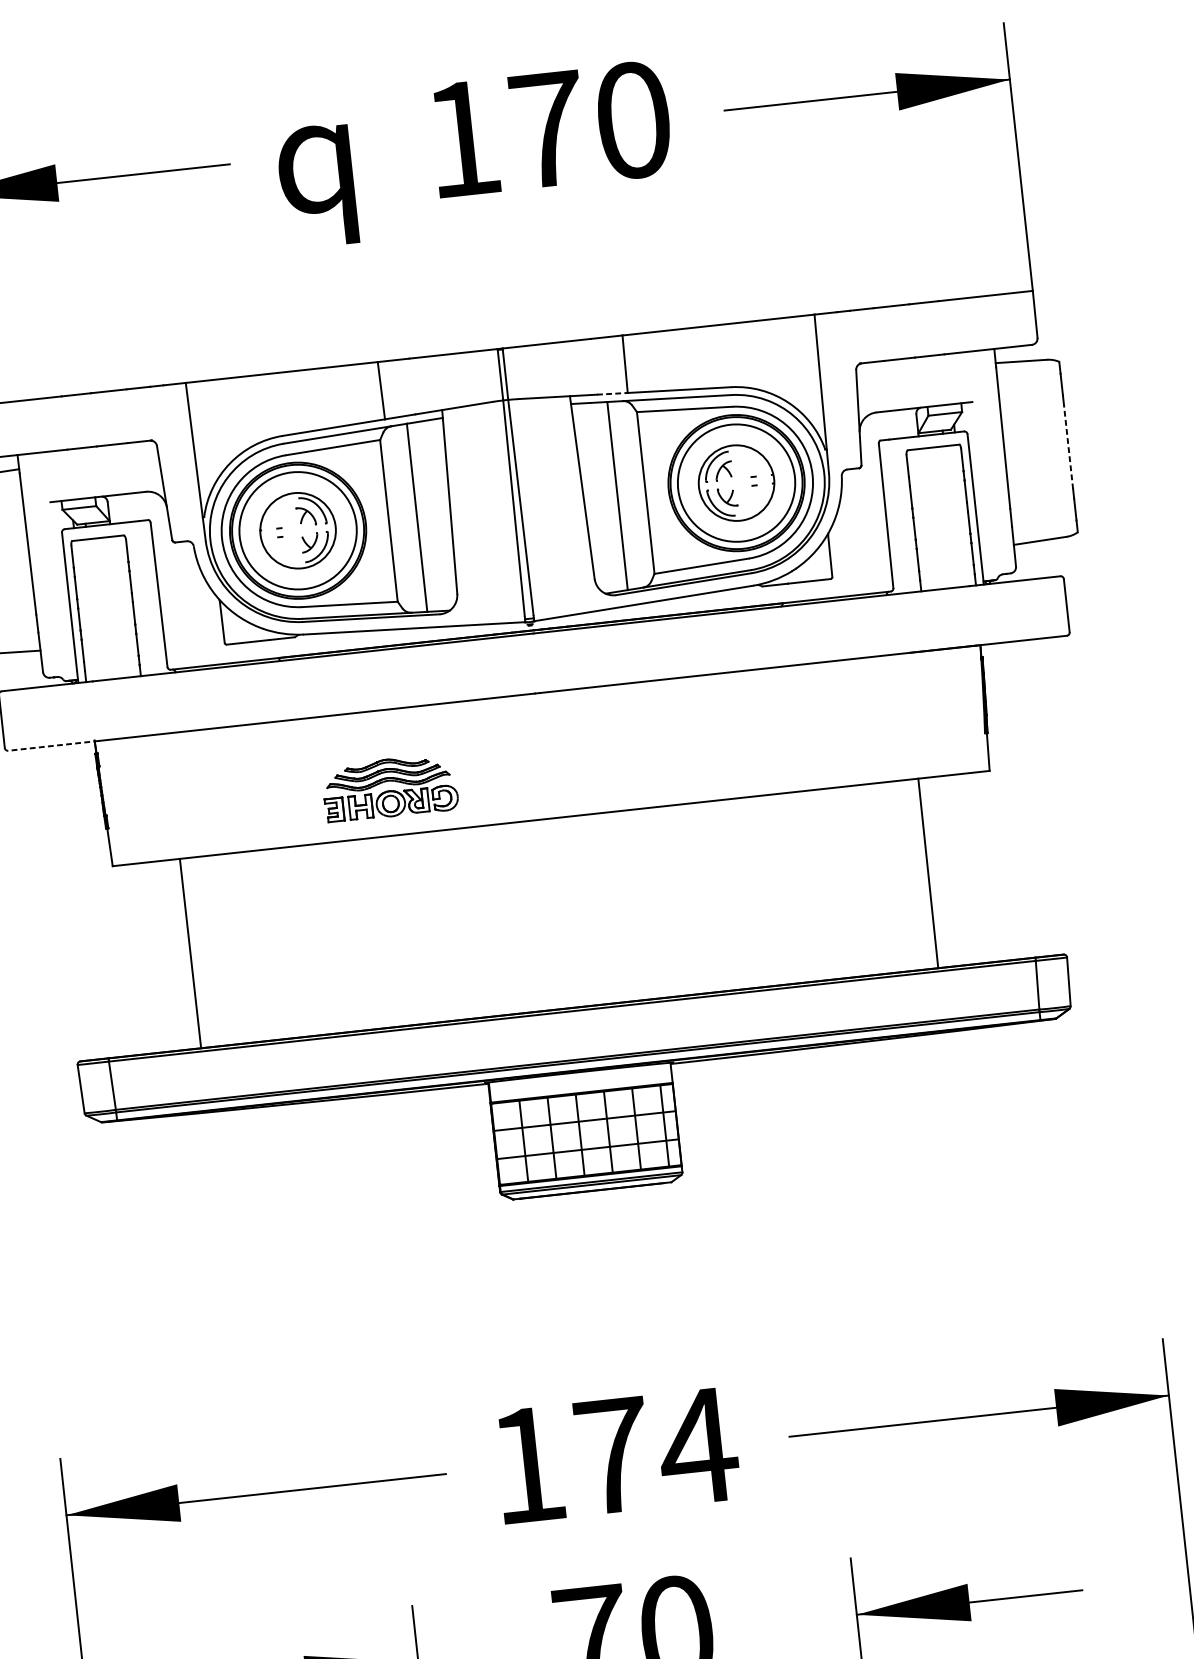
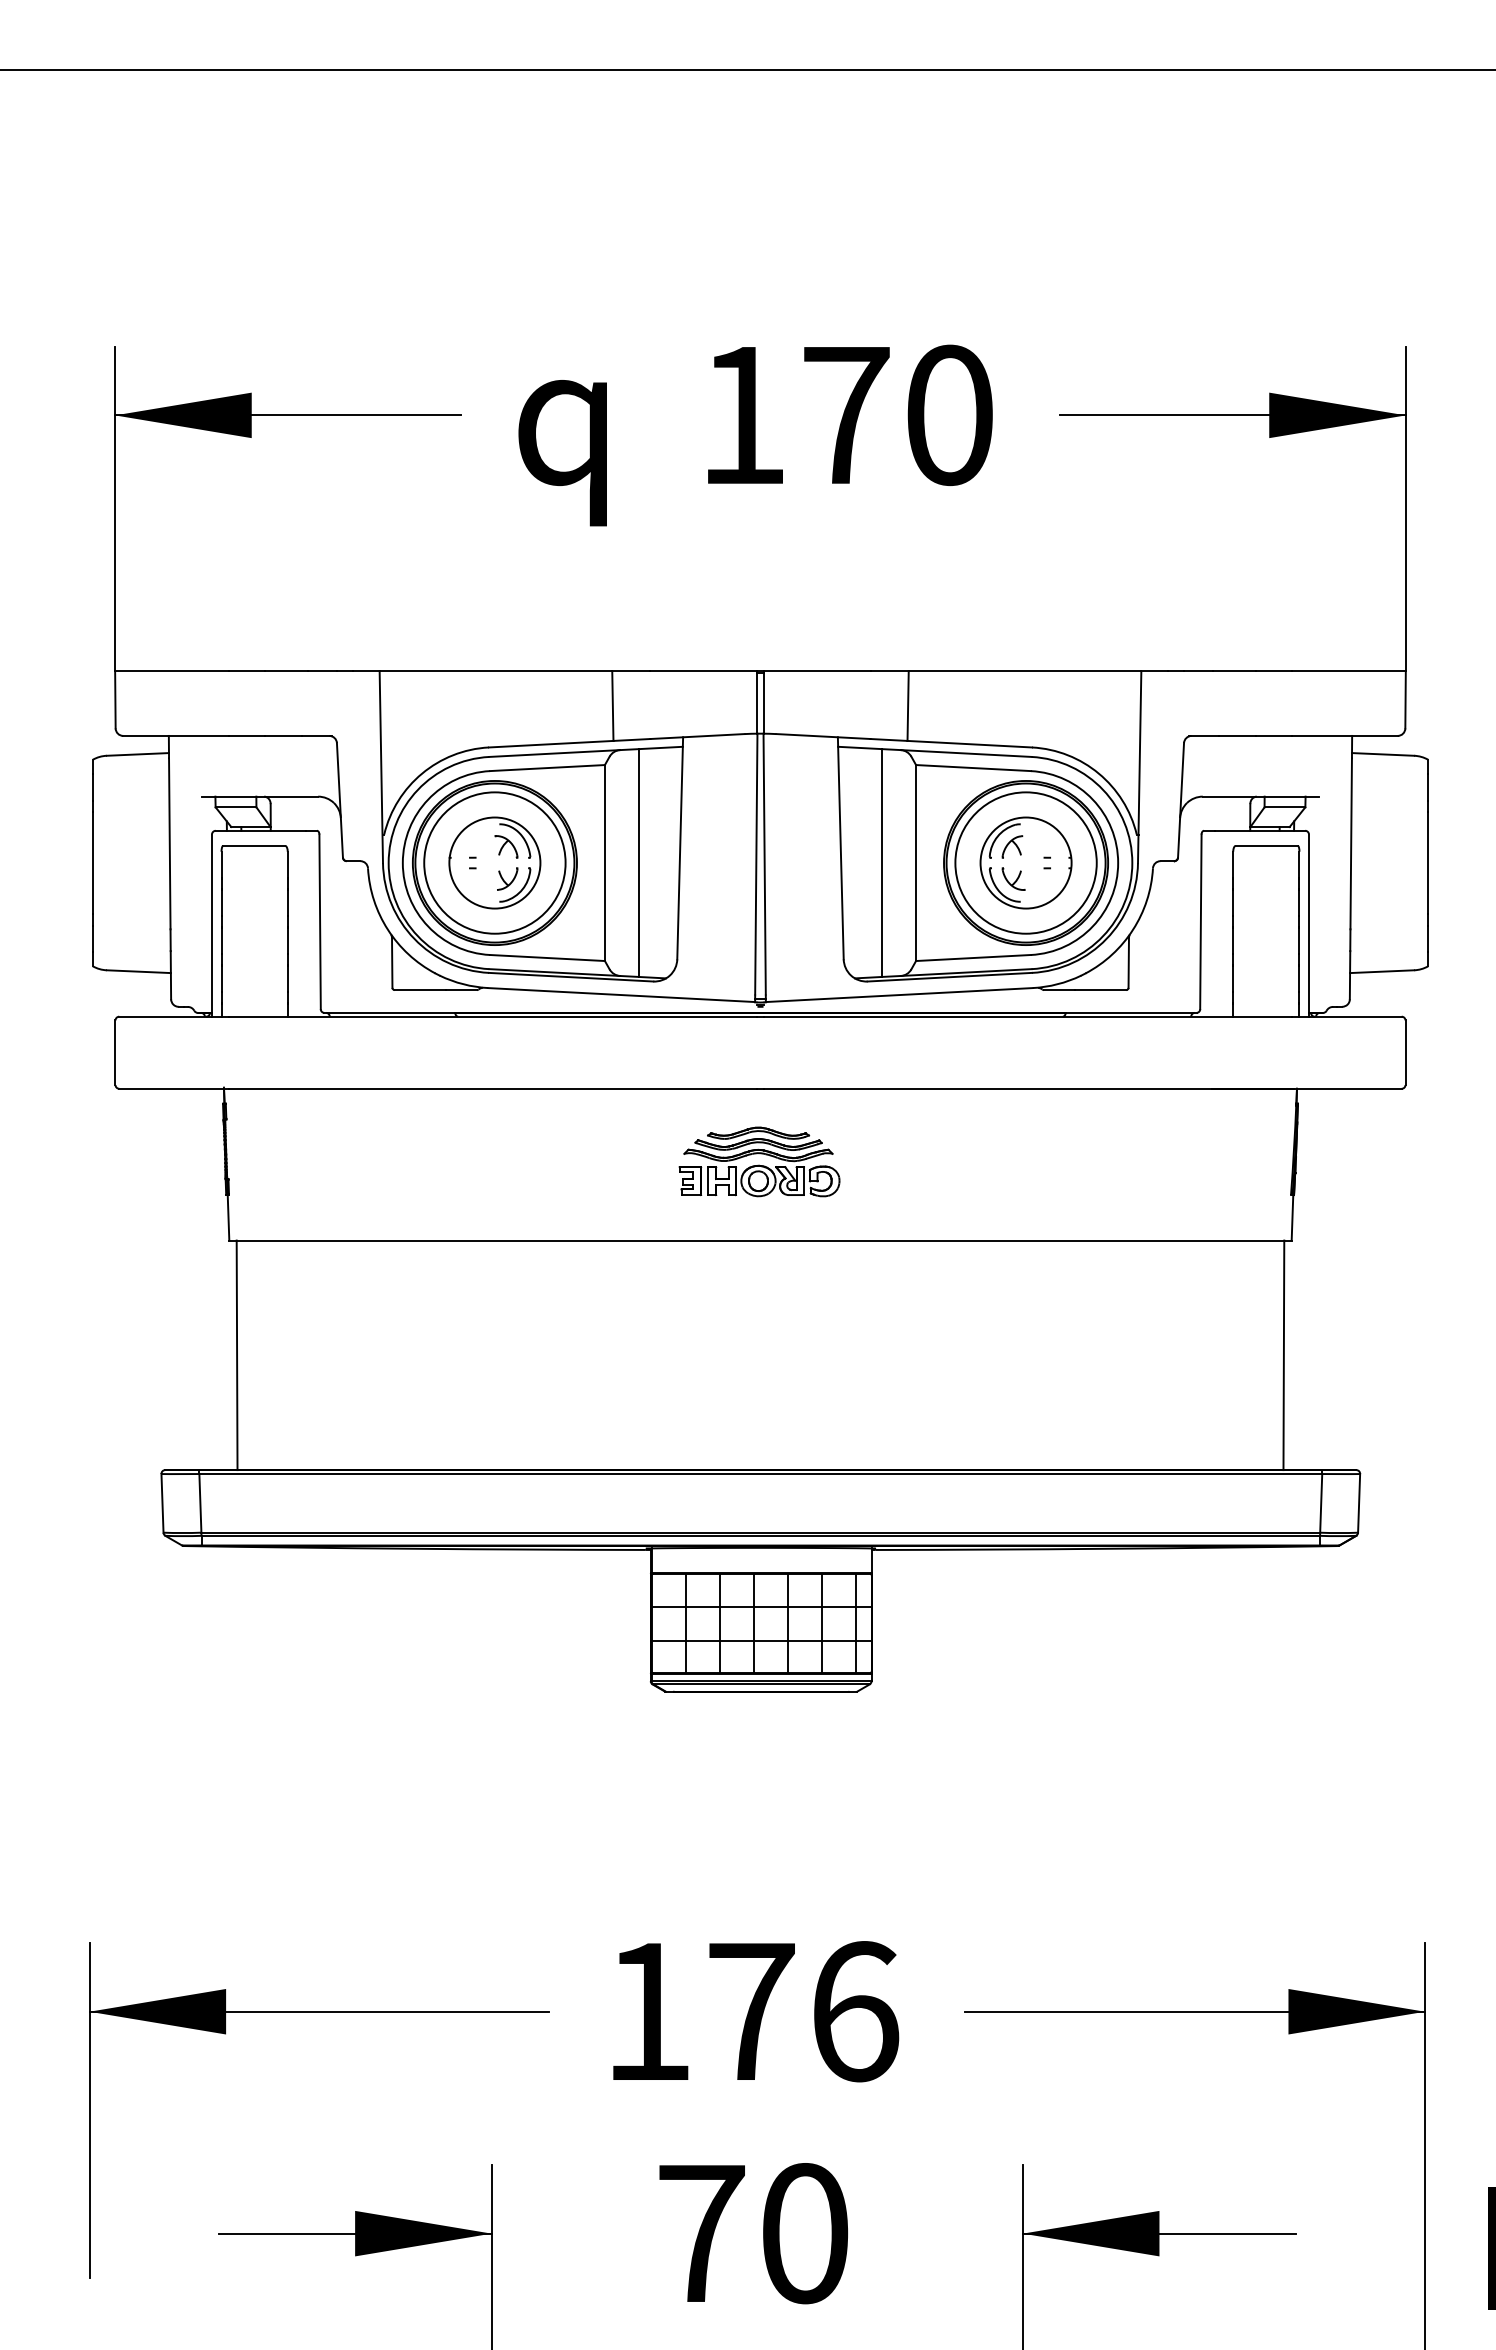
line: (612, 393) -> (889, 739), dashed -> solid
line: (1068, 446) -> (1428, 862), dashed -> solid
line: (53, 745) -> (173, 1088), dashed -> solid
part: (389, 787) -> (759, 1161), moved
line: (928, 873) -> (1283, 1355), moved
line: (190, 953) -> (236, 1355), moved
text: (697, 1446) -> (854, 2011), 174 -> 176

